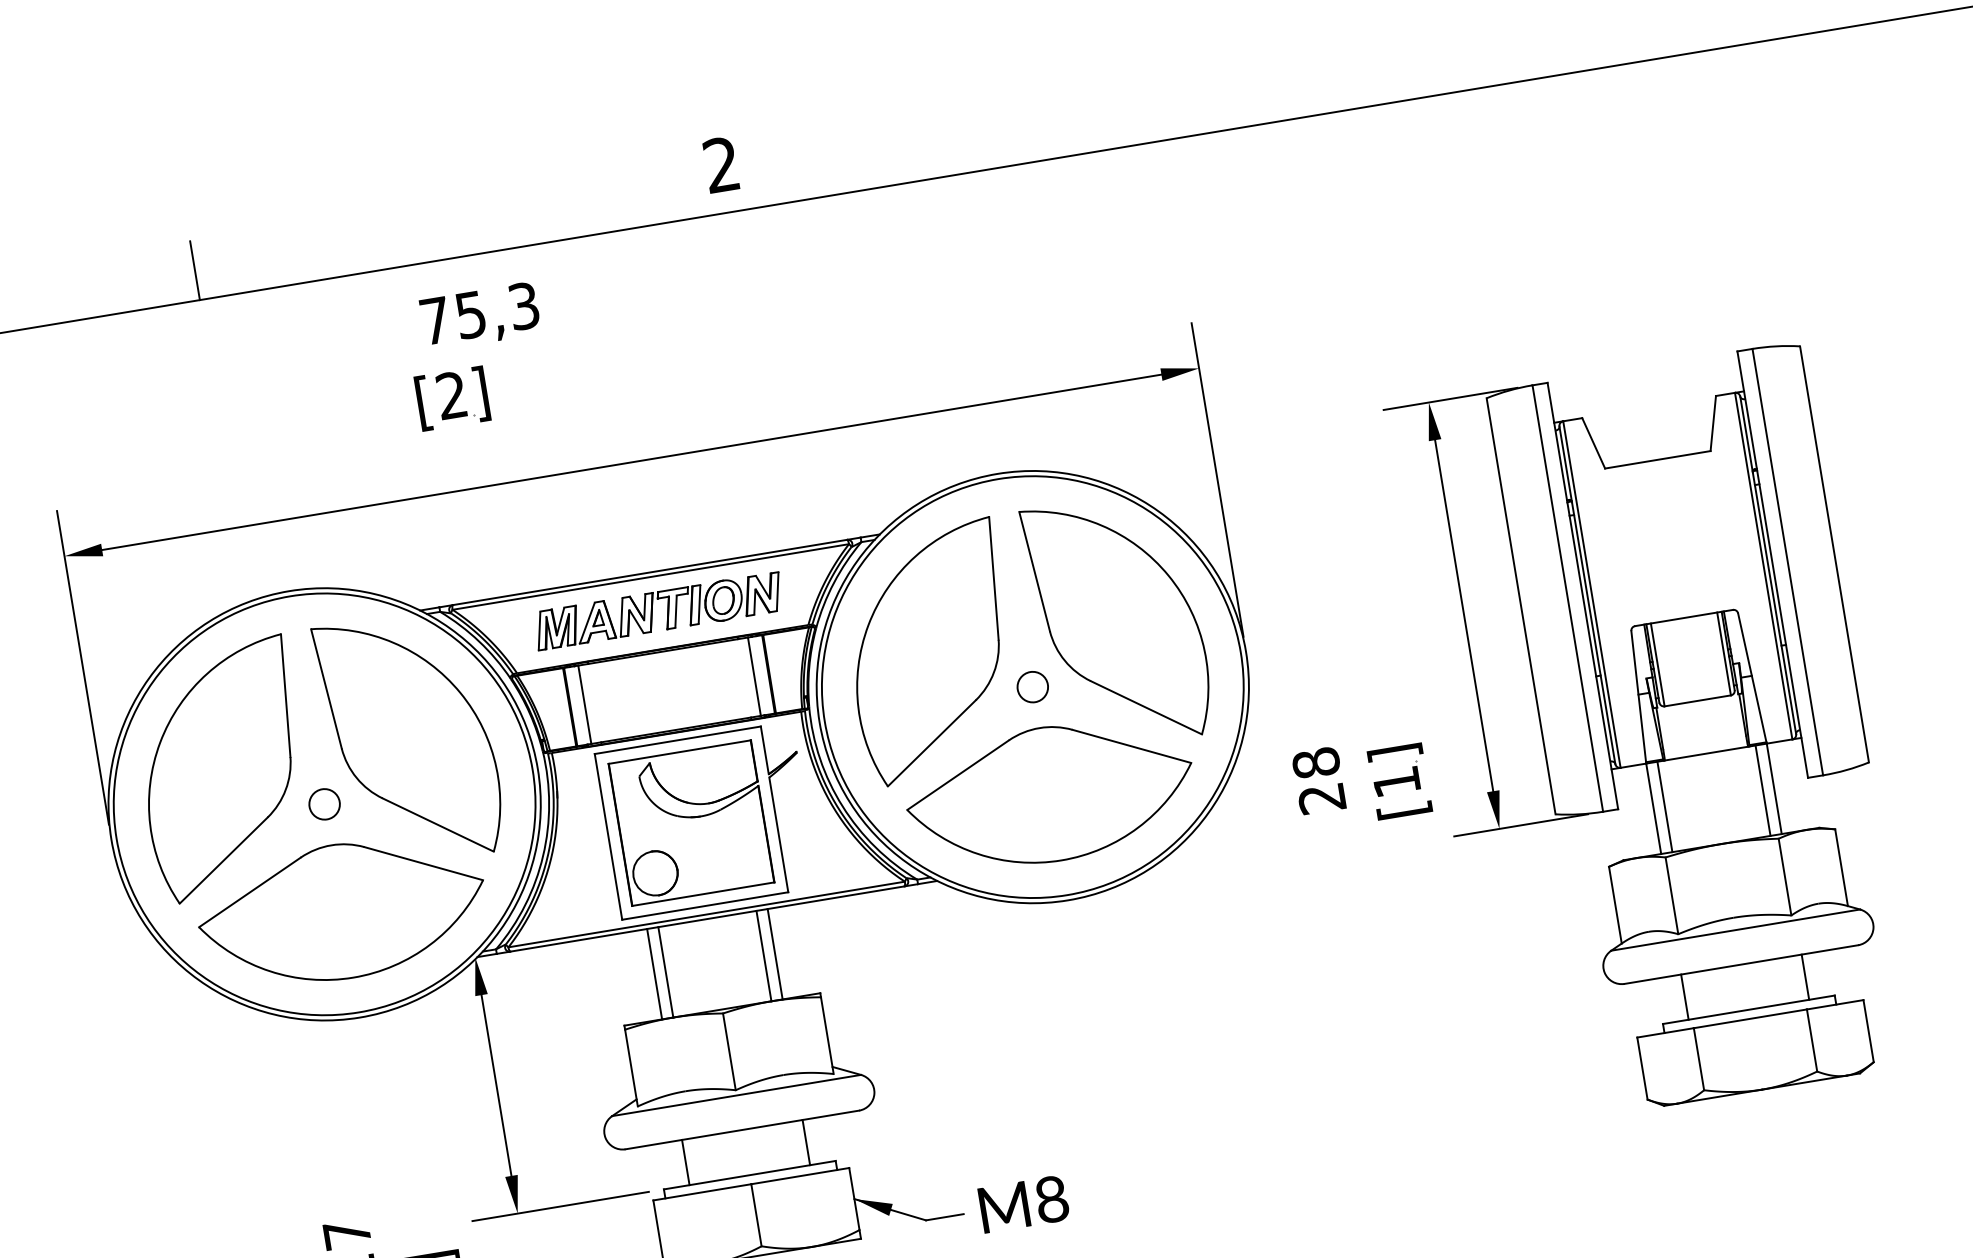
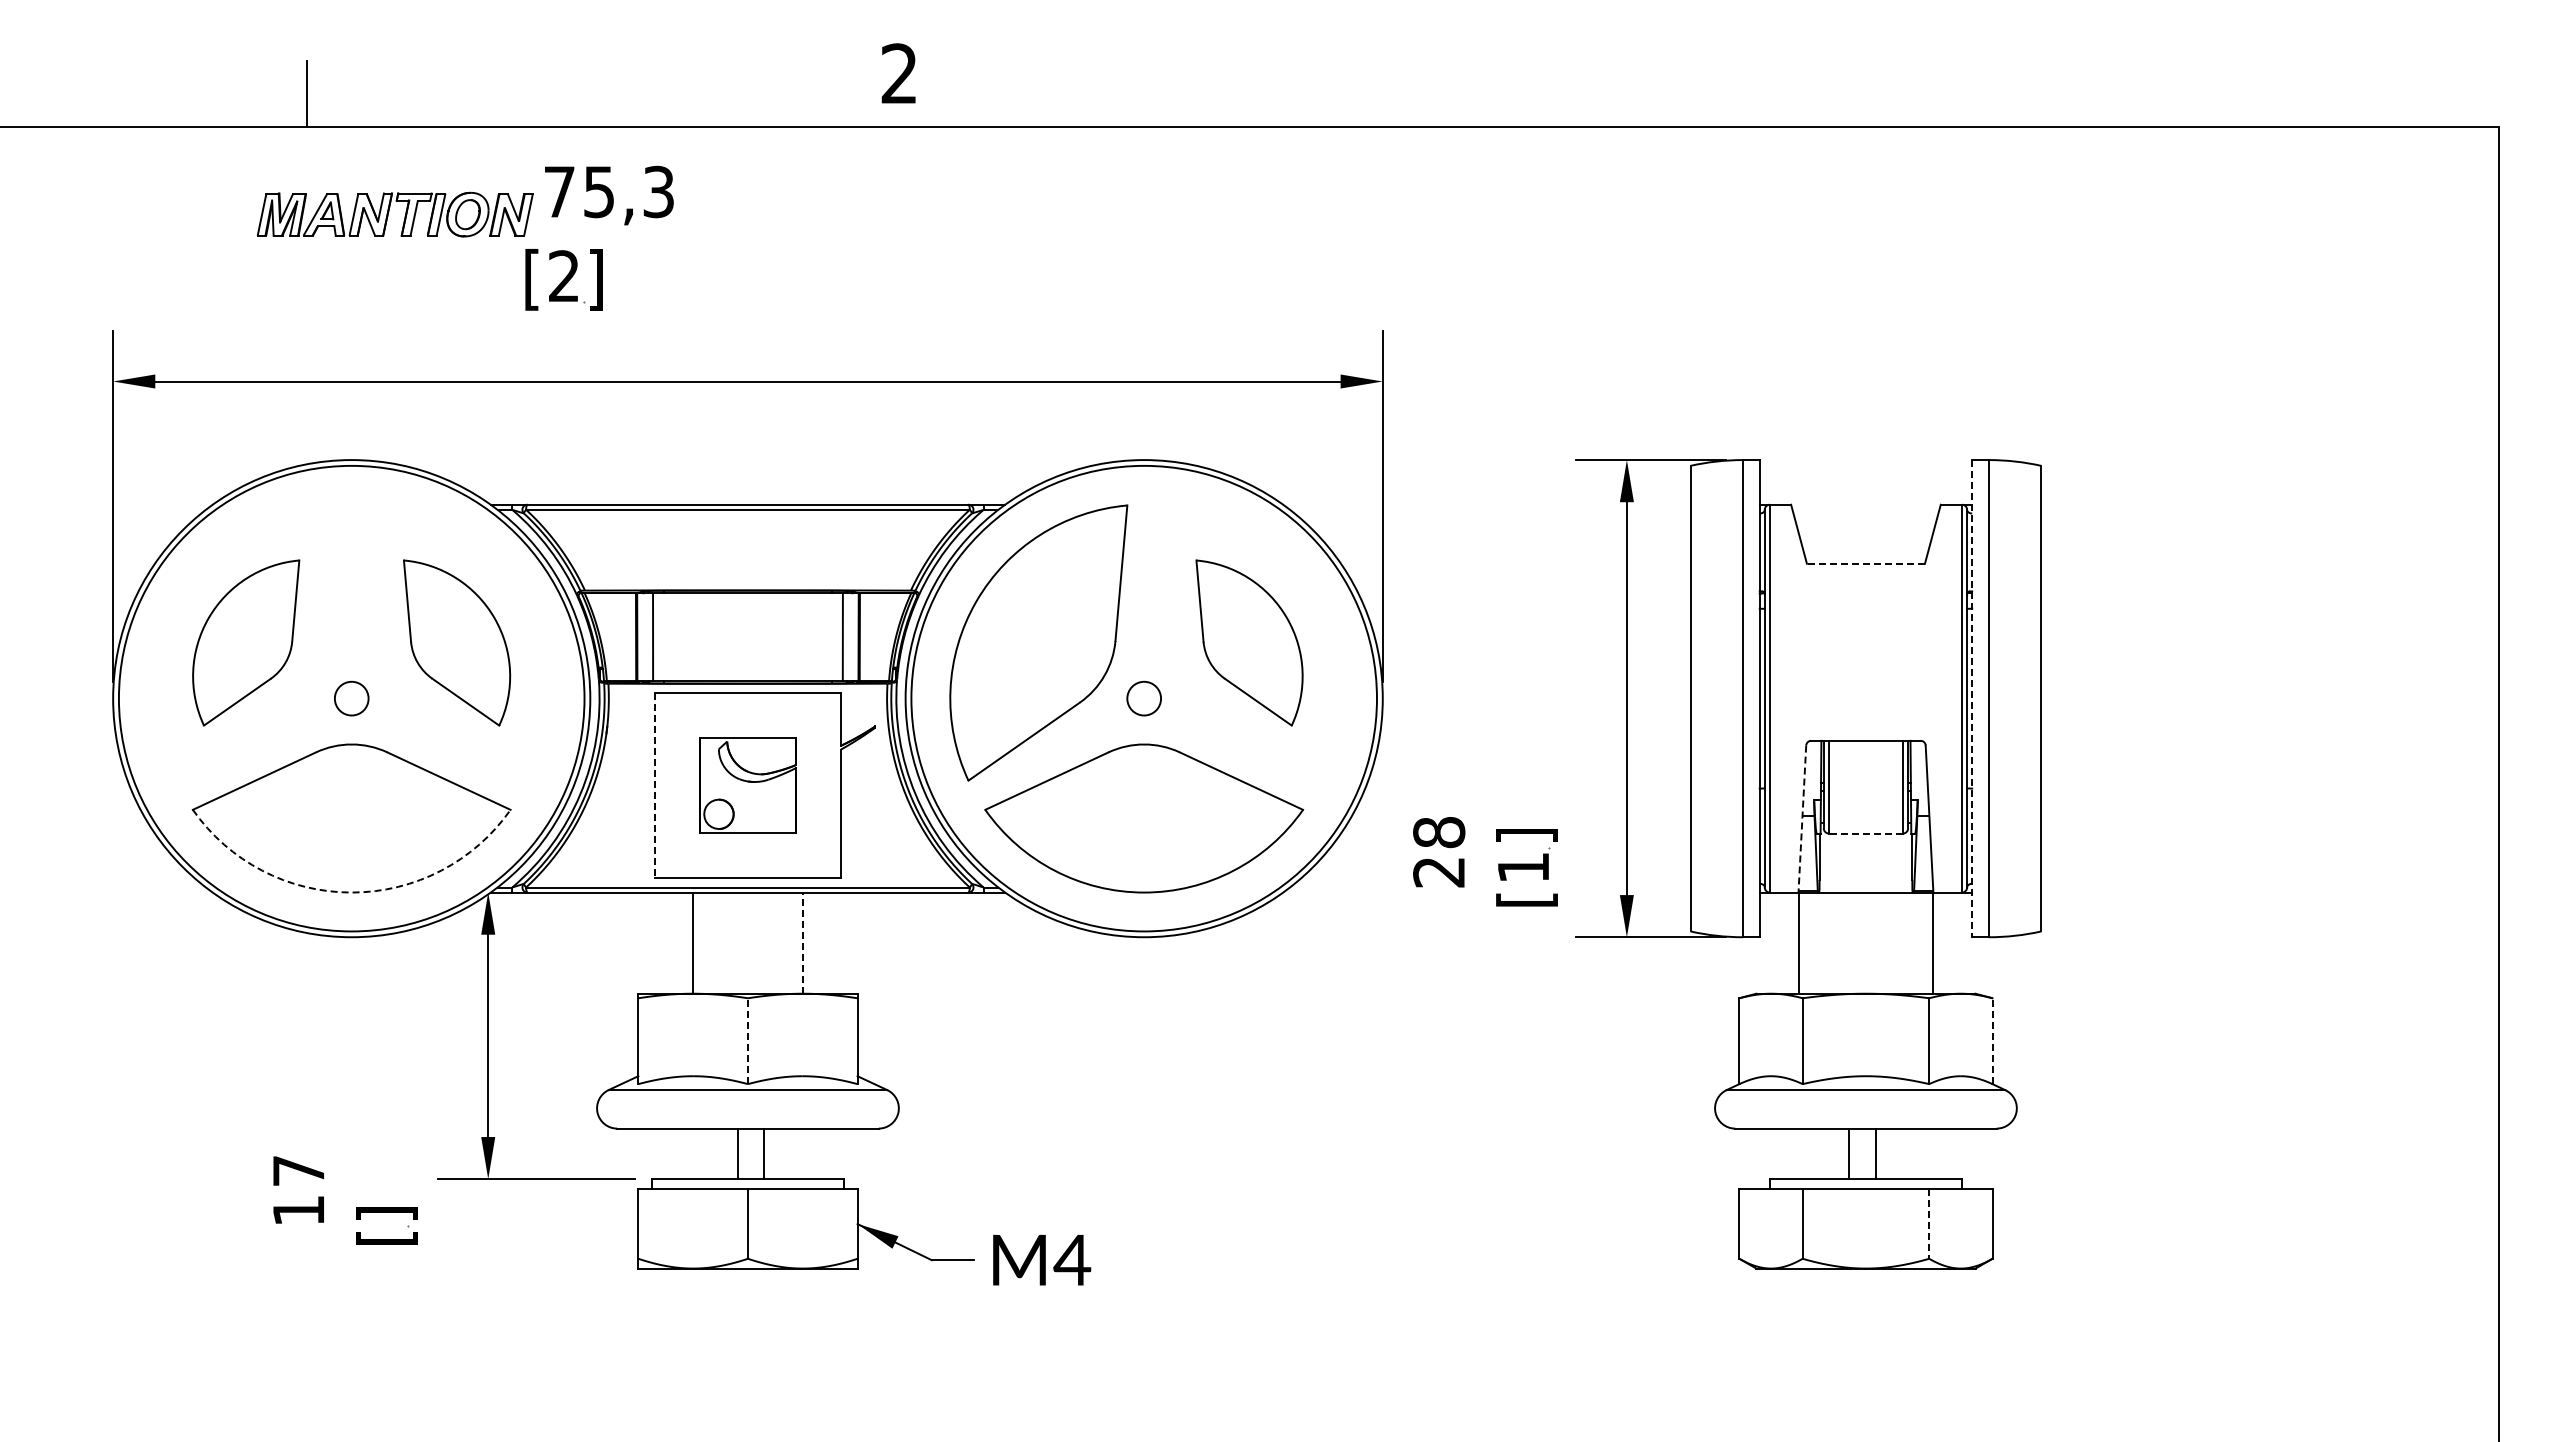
line: (1657, 459) -> (1865, 563), solid -> dashed
line: (1772, 564) -> (1972, 698), solid -> dashed
part: (652, 609) -> (389, 211), moved
part: (1118, 621) -> (1249, 642), size x0.6
line: (1638, 697) -> (1802, 819), solid -> dashed
line: (1697, 700) -> (1865, 833), solid -> dashed
part: (409, 738) -> (456, 642), size x0.6
part: (221, 769) -> (245, 642), size x0.6
line: (1762, 790) -> (1920, 942), removed
line: (1665, 806) -> (1811, 942), removed
part: (691, 823) -> (747, 785), size x0.6
line: (608, 837) -> (655, 785), solid -> dashed
line: (1841, 868) -> (1992, 1041), solid -> dashed
line: (775, 953) -> (815, 942), removed
line: (763, 956) -> (802, 943), solid -> dashed
line: (654, 973) -> (680, 942), removed
line: (1805, 976) -> (1876, 1153), moved
arc: (353, 977) -> (351, 892), solid -> dashed
line: (1684, 996) -> (1848, 1153), moved
line: (1812, 1040) -> (1929, 1224), solid -> dashed
line: (729, 1052) -> (747, 1041), solid -> dashed
line: (806, 1142) -> (764, 1153), moved
line: (685, 1162) -> (737, 1153), moved
text: (1051, 1198) -> (1072, 1259), M8 -> M4

